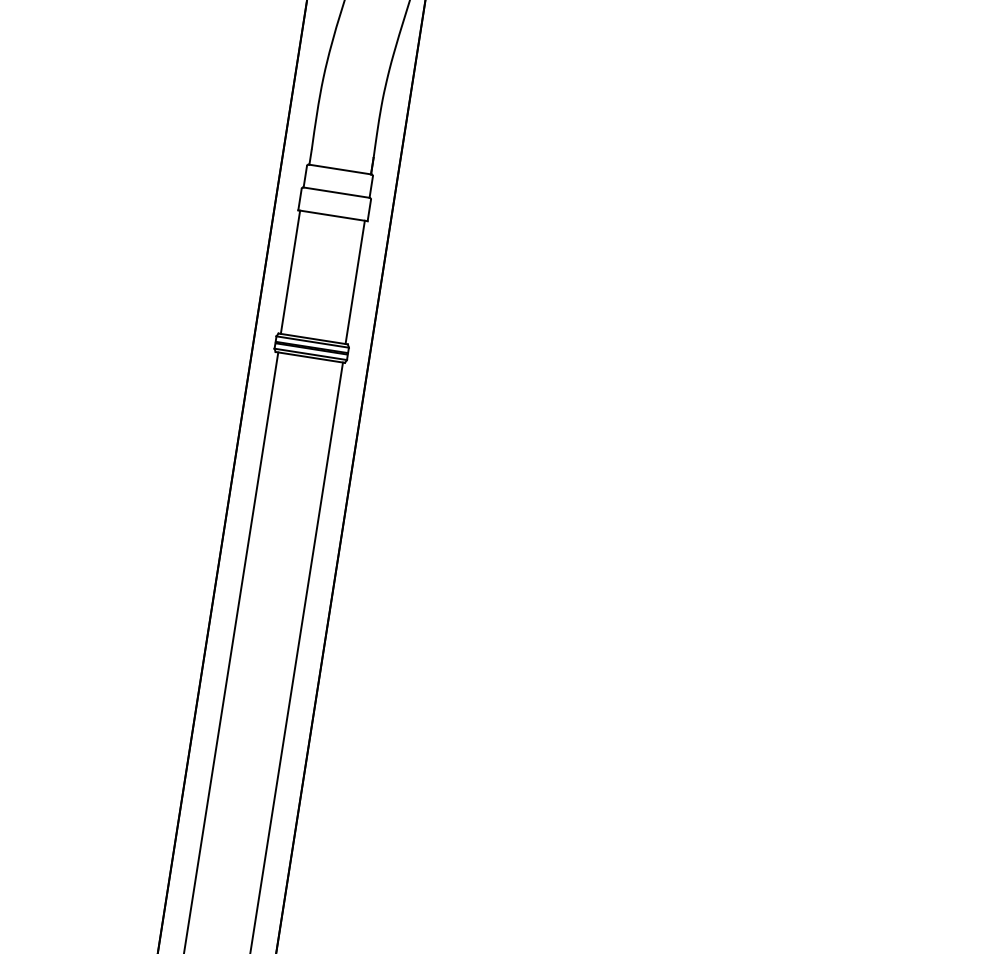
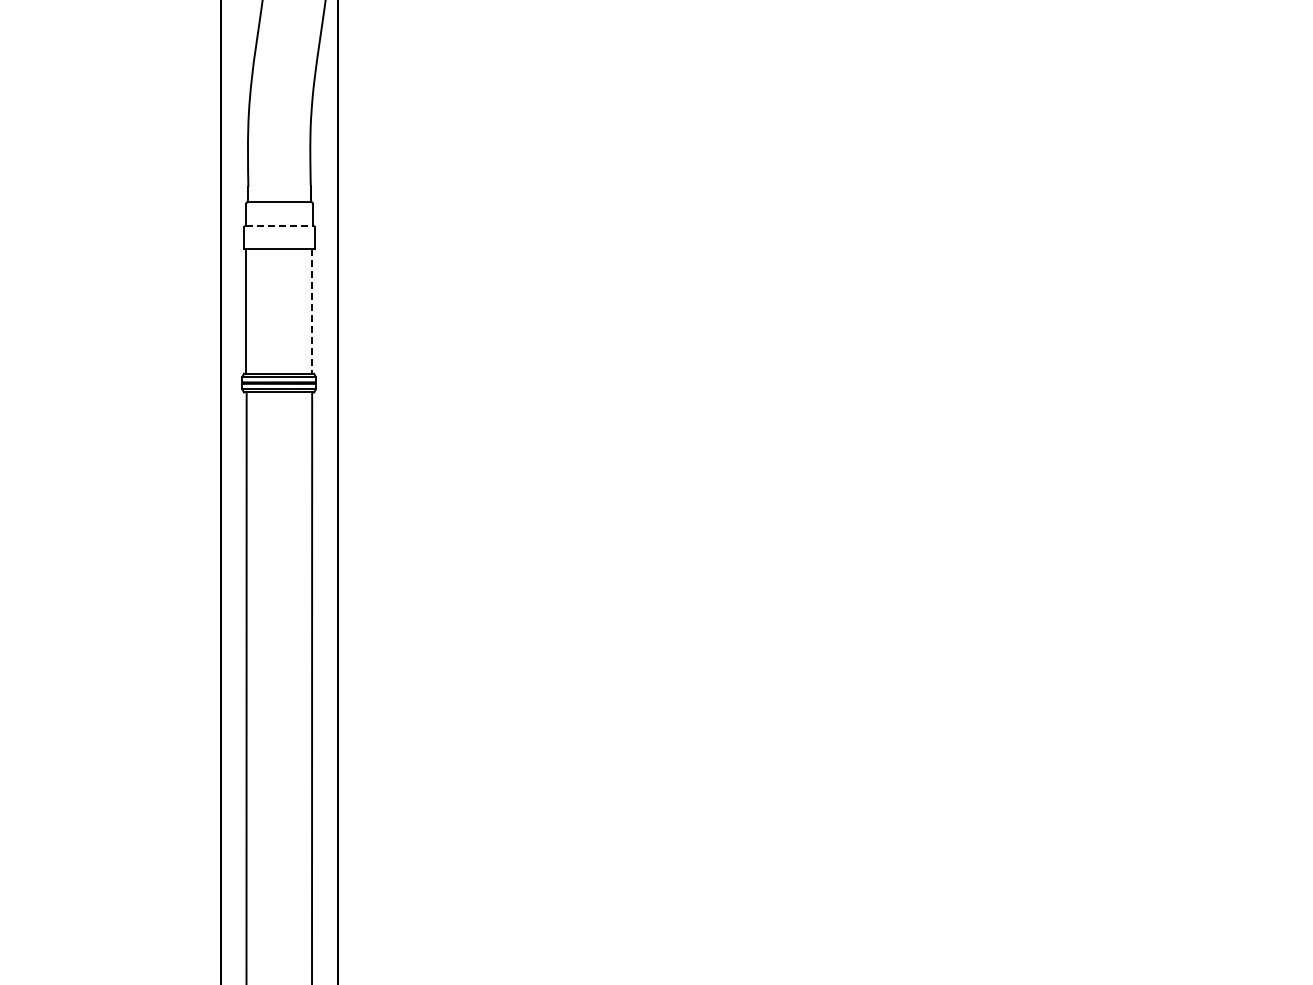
line: (336, 192) -> (279, 225), solid -> dashed
line: (354, 282) -> (311, 311), solid -> dashed

